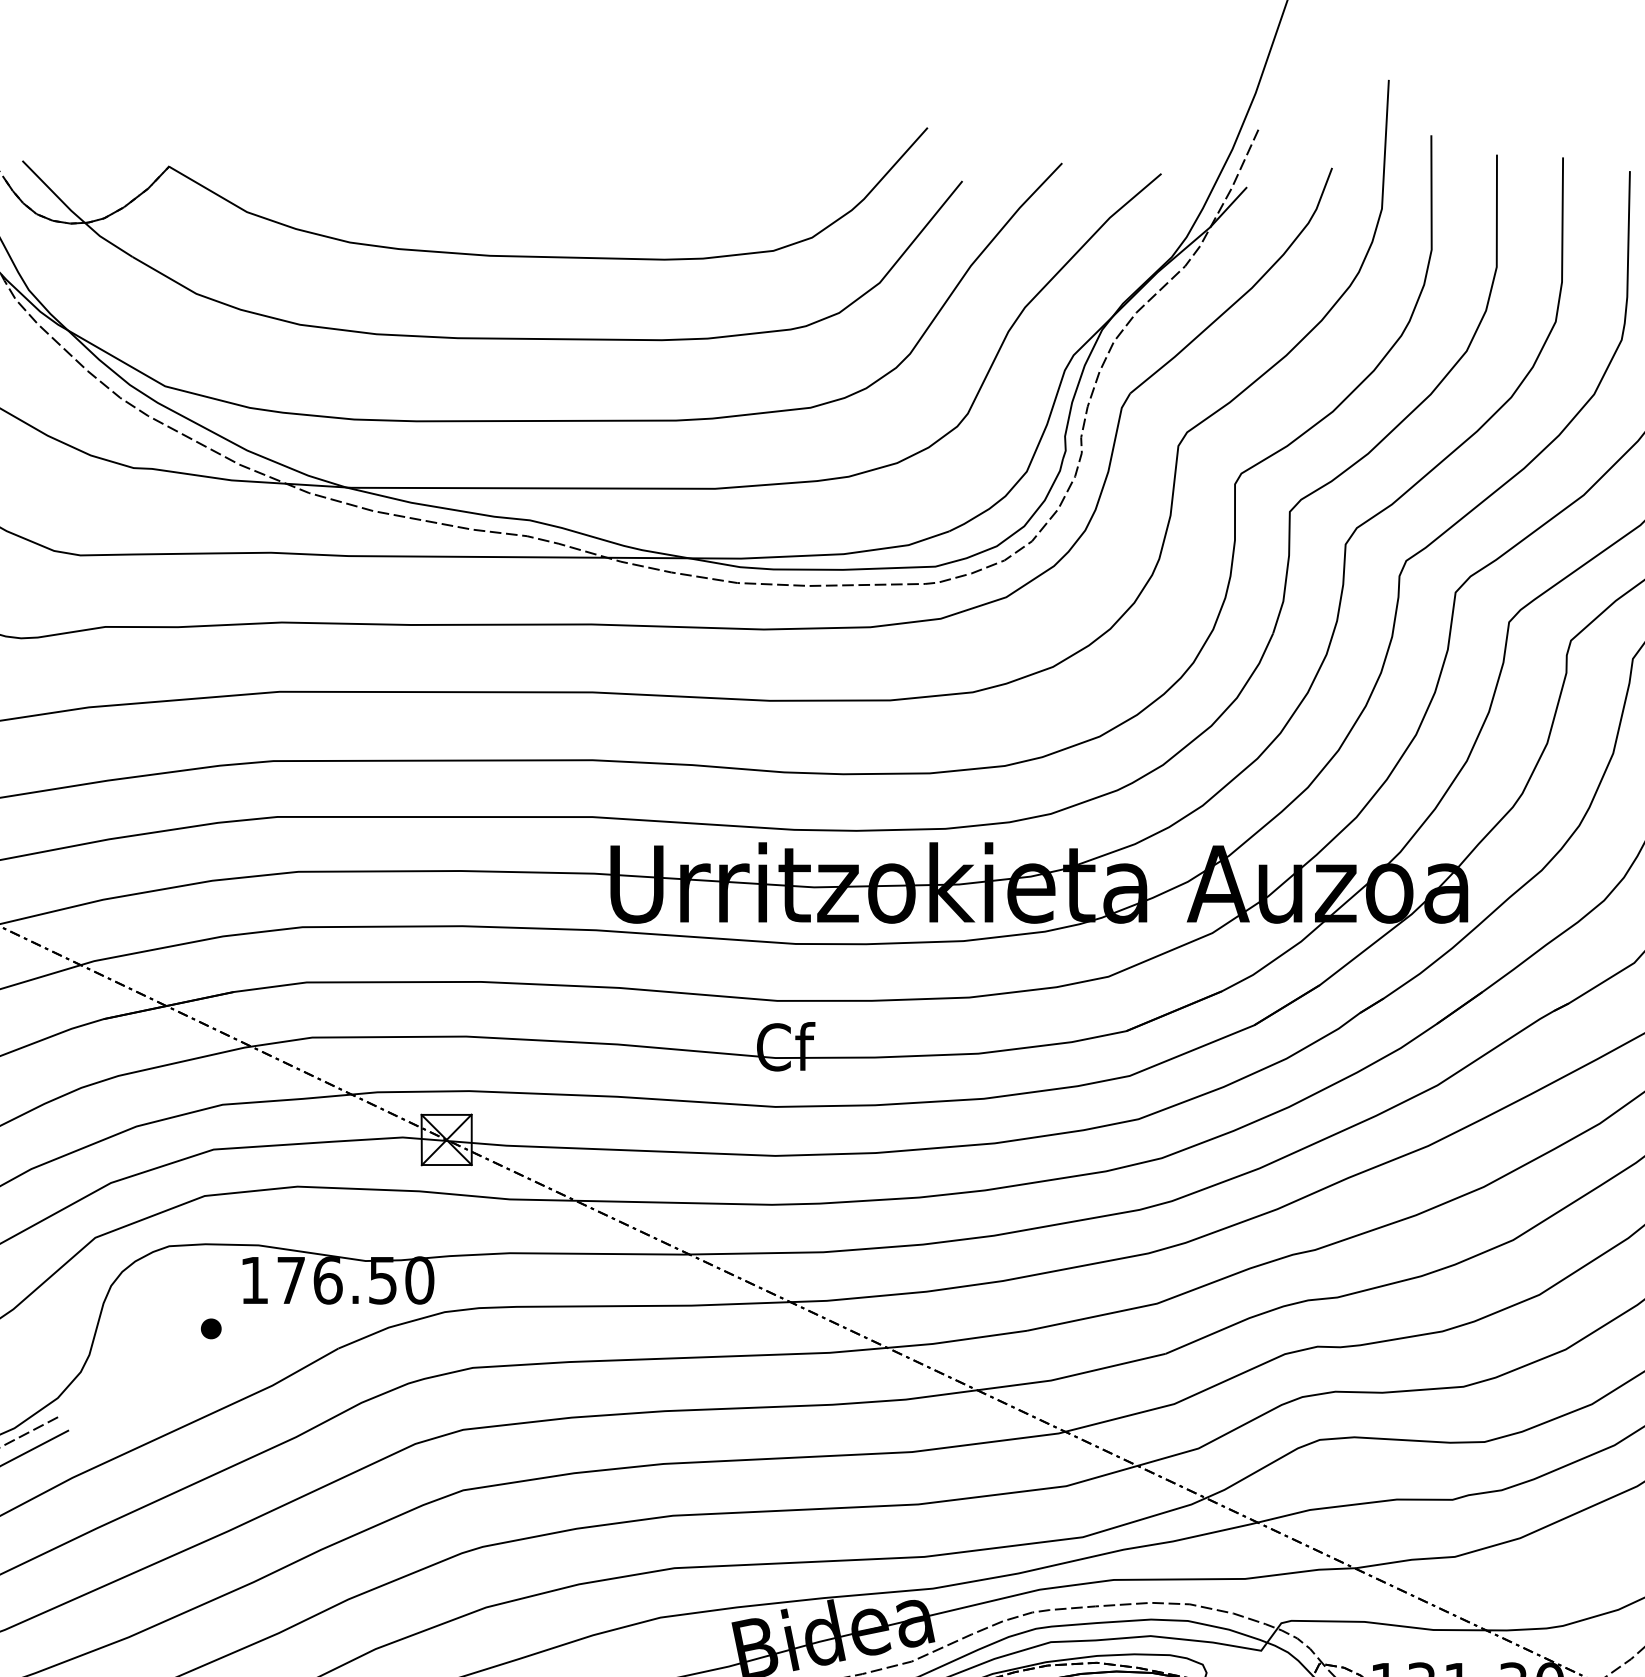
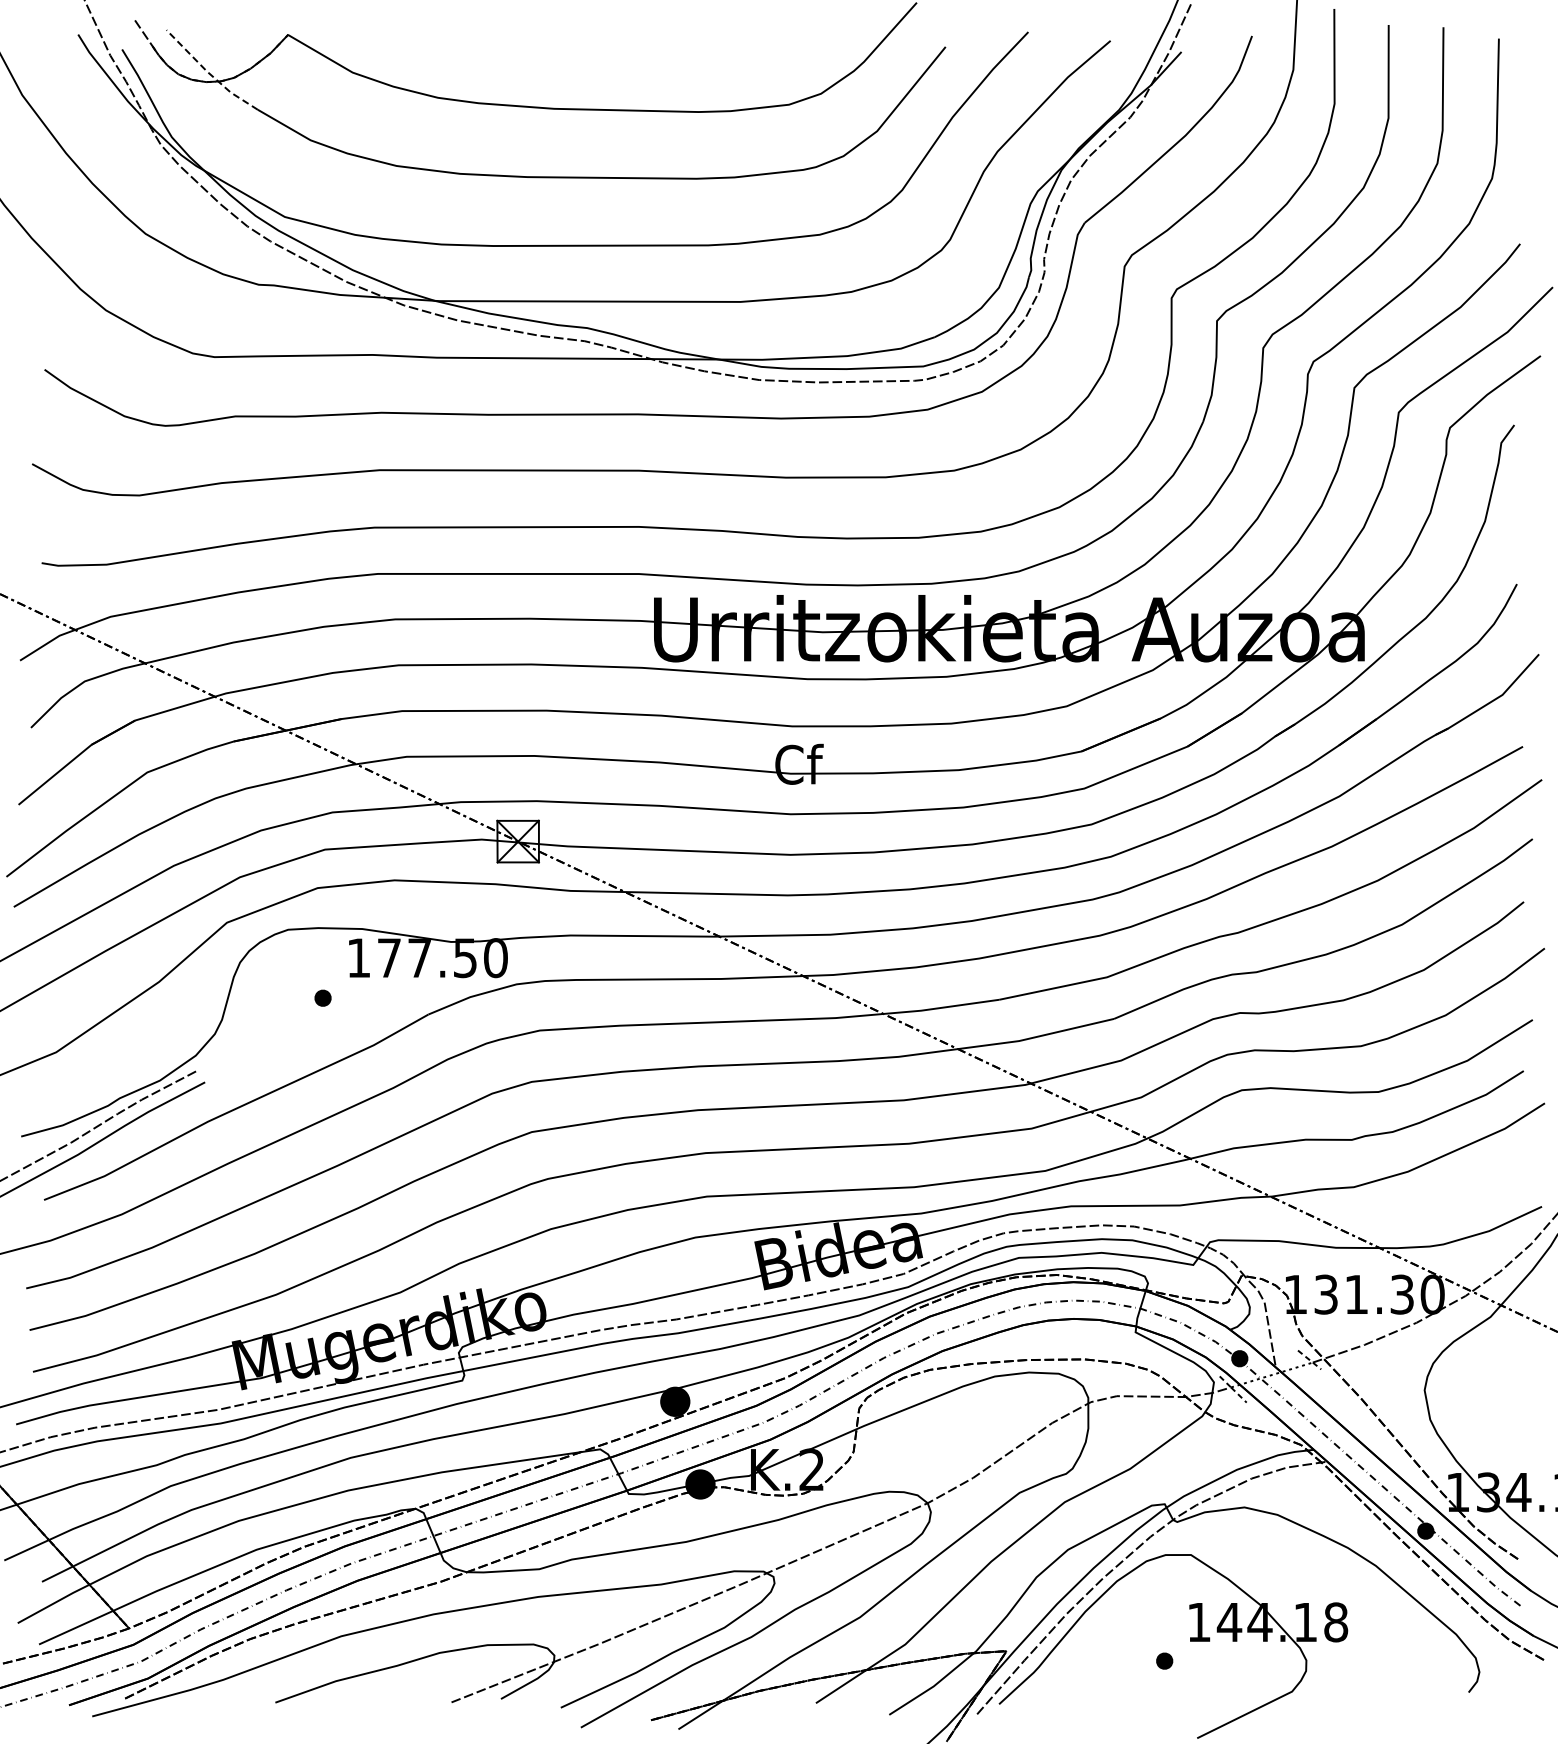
line: (74, 213) -> (209, 73), solid -> dashed
text: (328, 1280) -> (420, 958), 176.50 -> 177.50

